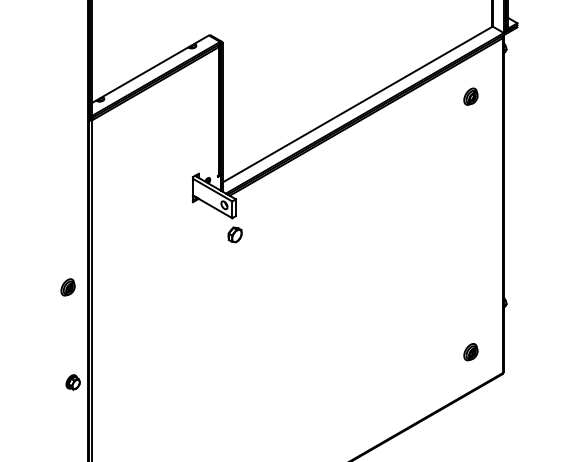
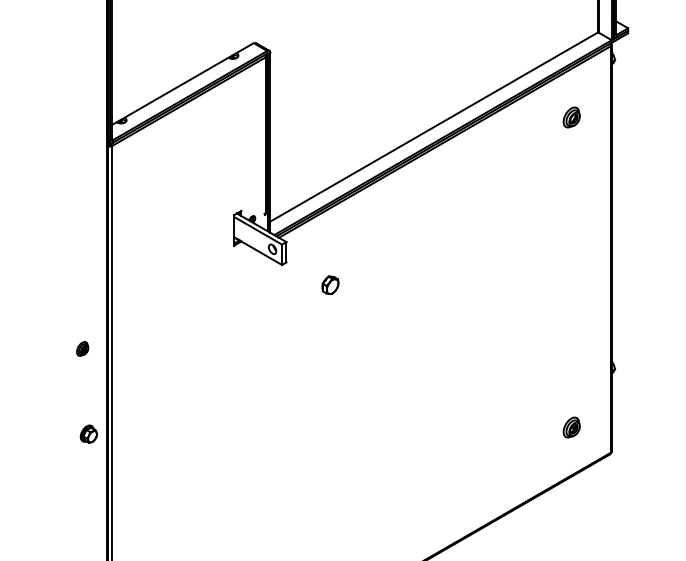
part: (235, 234) -> (330, 284), moved
part: (67, 287) -> (82, 348), size x0.7
part: (72, 381) -> (88, 433), moved

